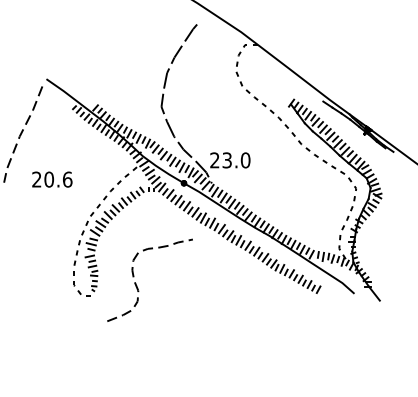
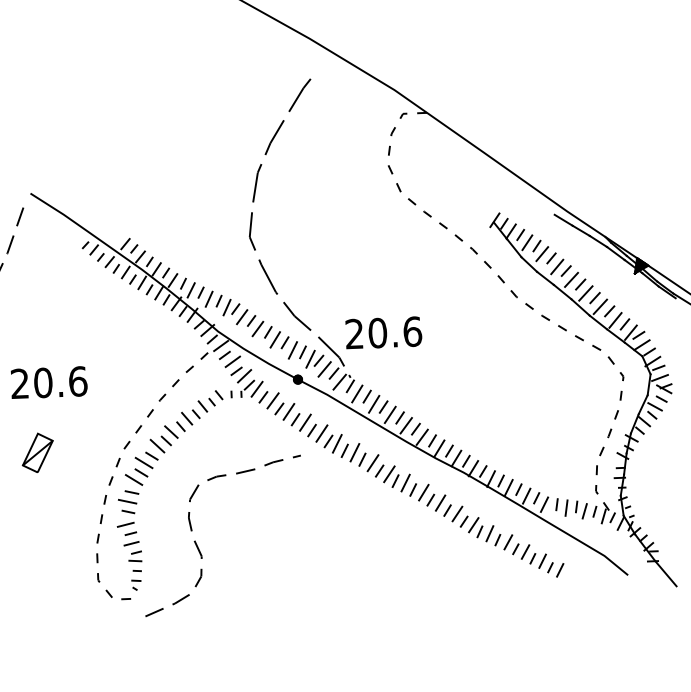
text: (236, 160) -> (395, 332), 23.0 -> 20.6
part: (44, 216) -> (37, 452), added
curve: (137, 285) -> (199, 546), moved

